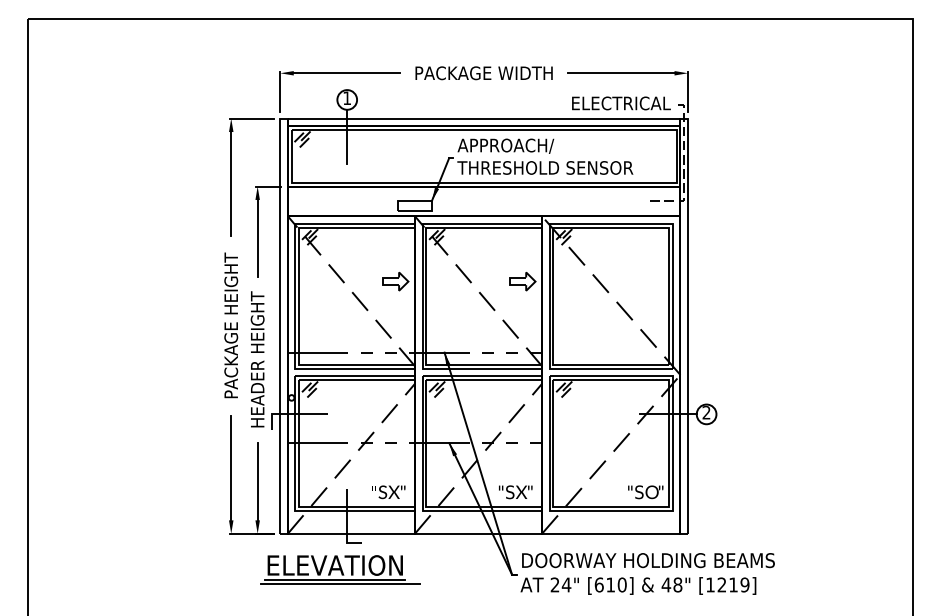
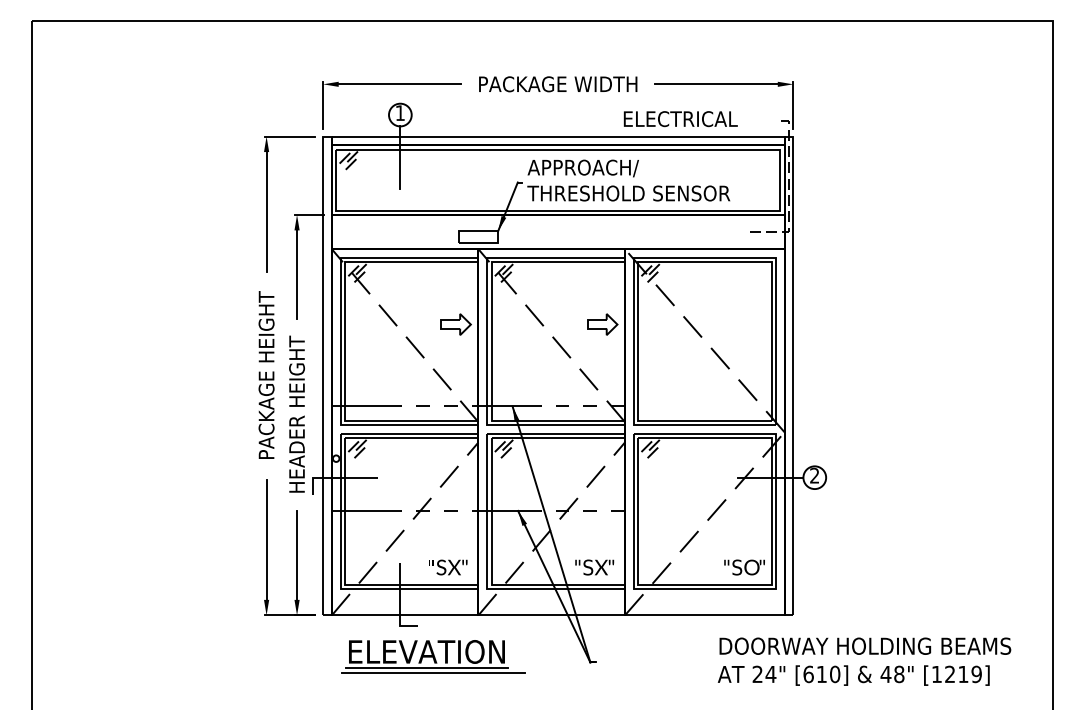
text: (621, 103) -> (680, 119), moved
part: (340, 569) -> (432, 656), moved
text: (647, 573) -> (864, 661), moved

